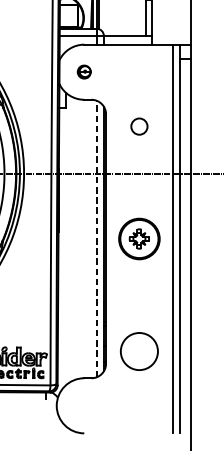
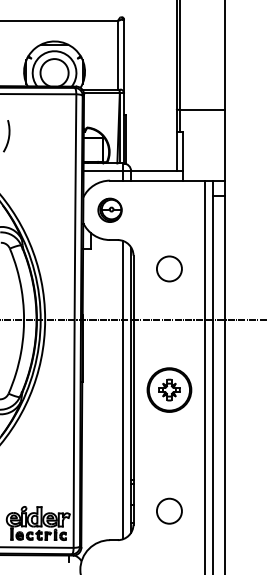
part: (83, 71) -> (109, 209), size x1.67
circle: (139, 126) -> (169, 268), size x1.43
line: (96, 239) -> (123, 390), dashed -> solid
circle: (139, 350) -> (169, 510), size x0.62

